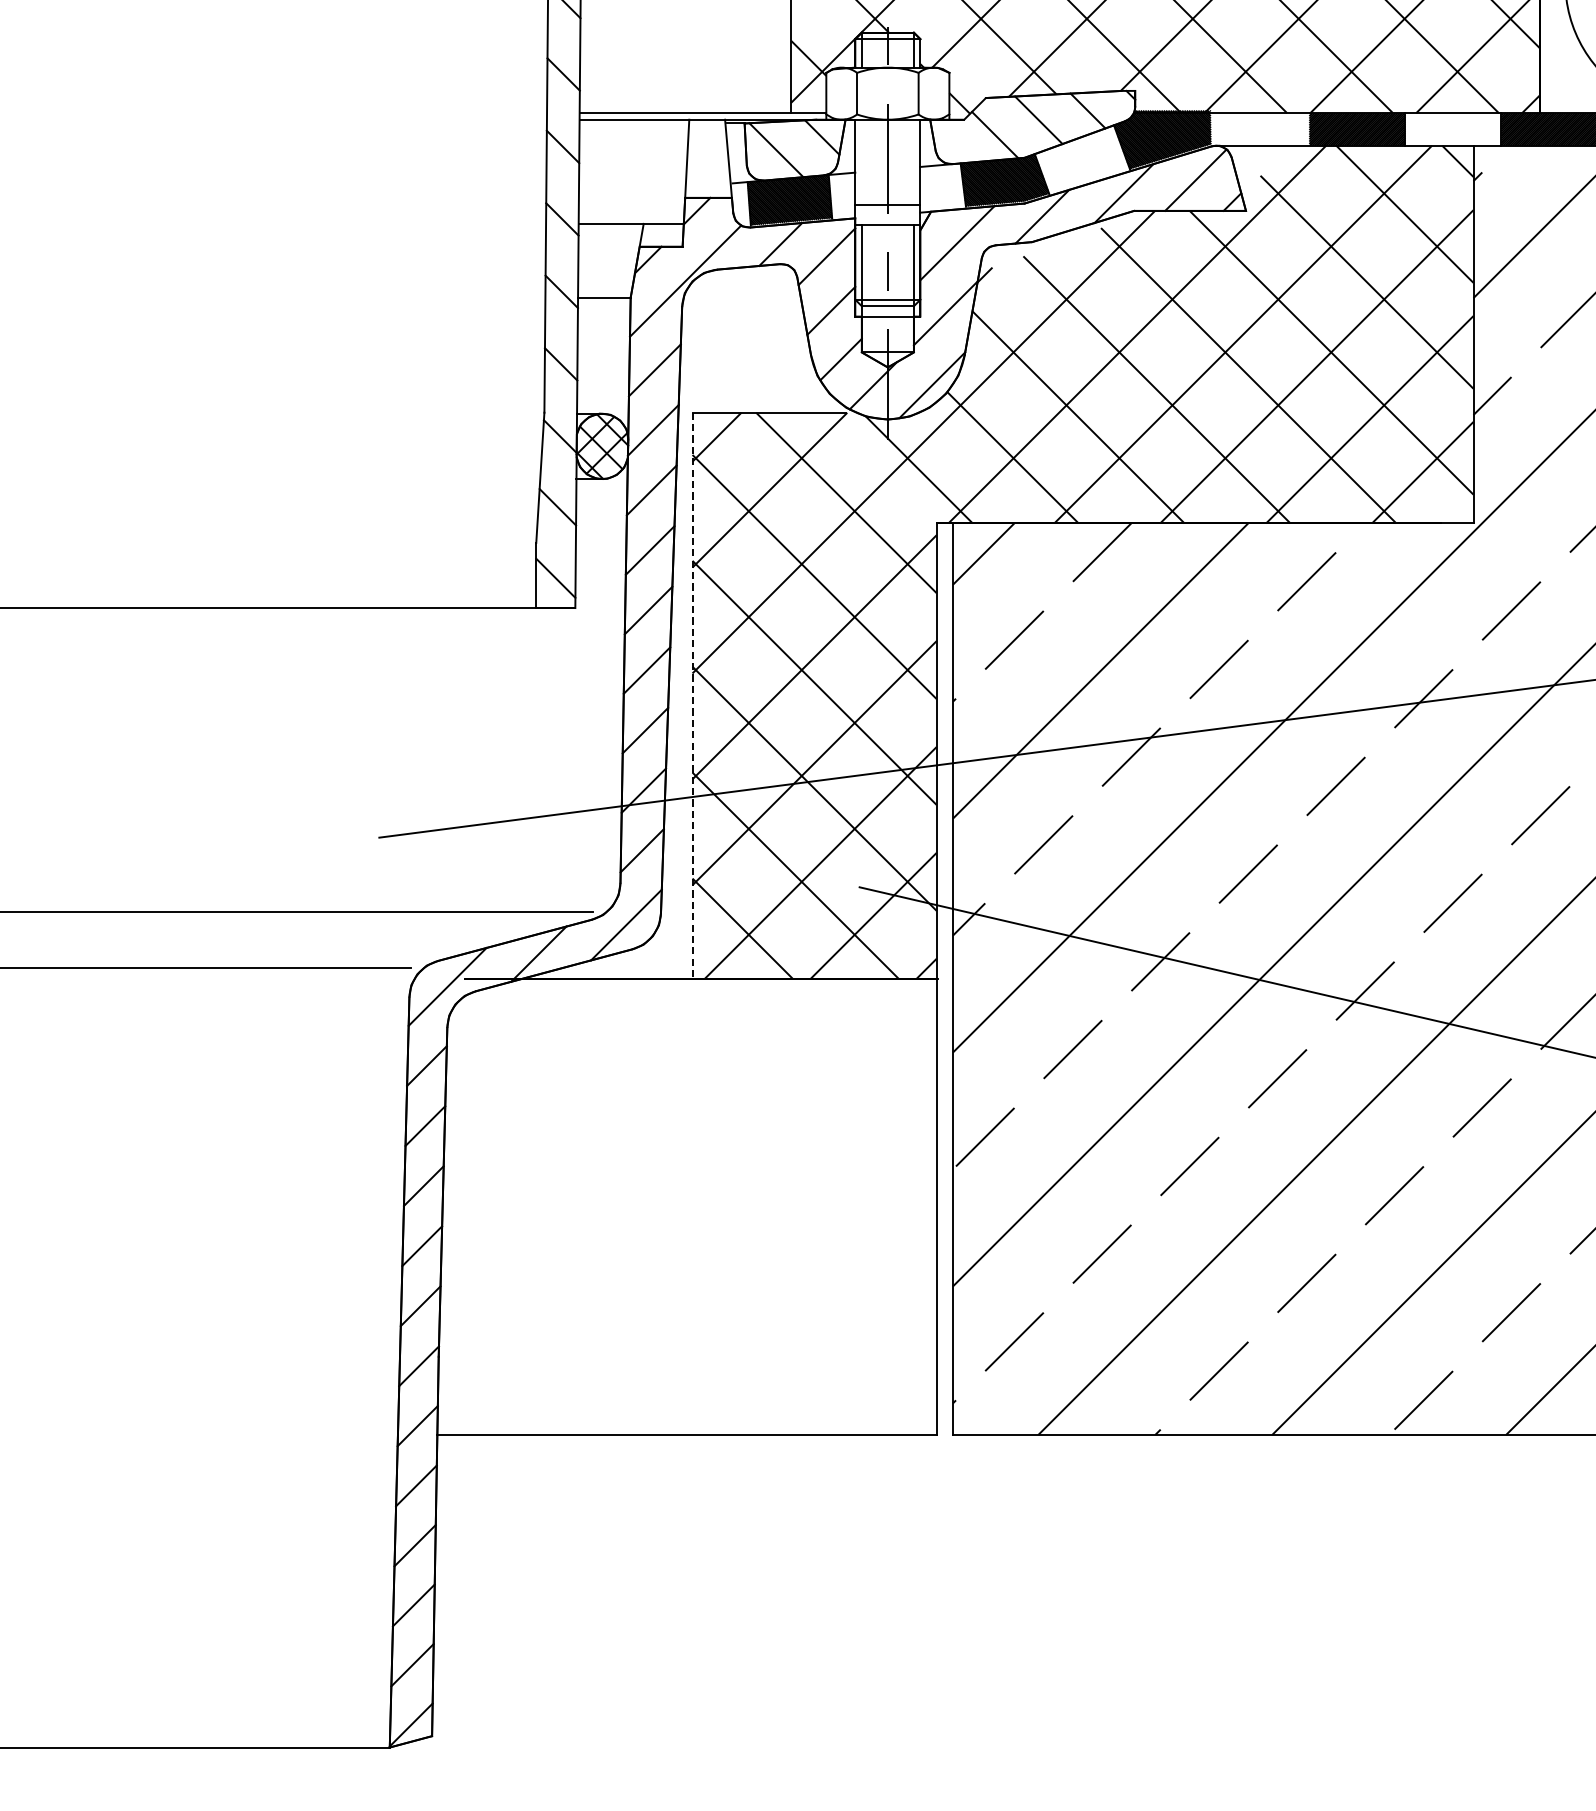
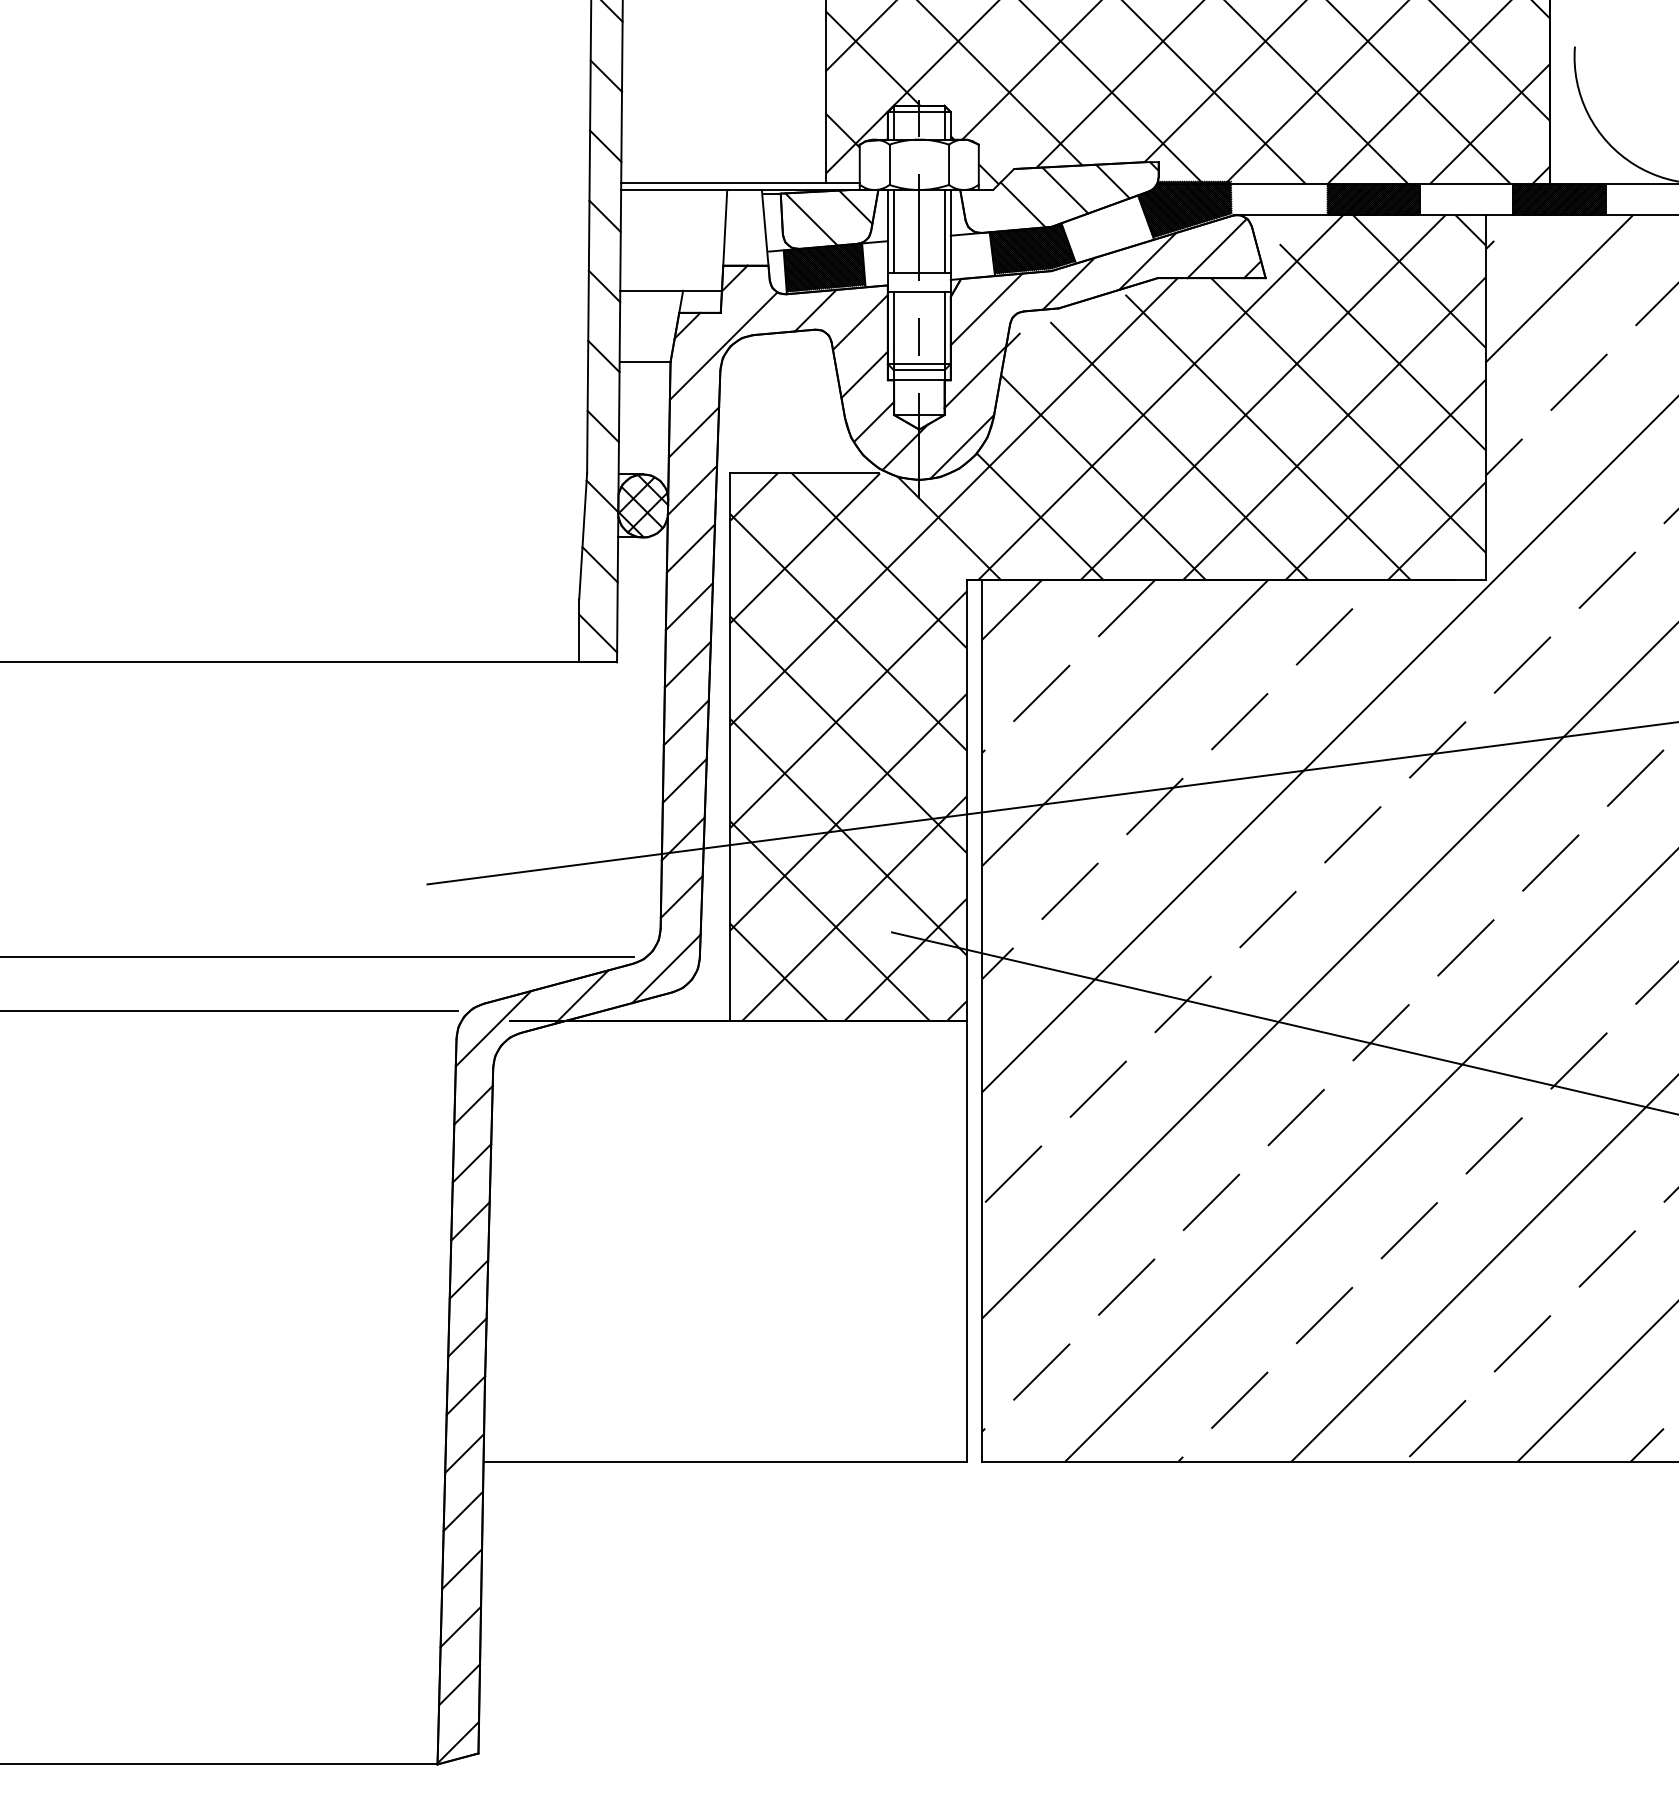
line: (862, 162) -> (894, 231), added
line: (913, 162) -> (944, 231), added
line: (692, 696) -> (730, 747), dashed -> solid

